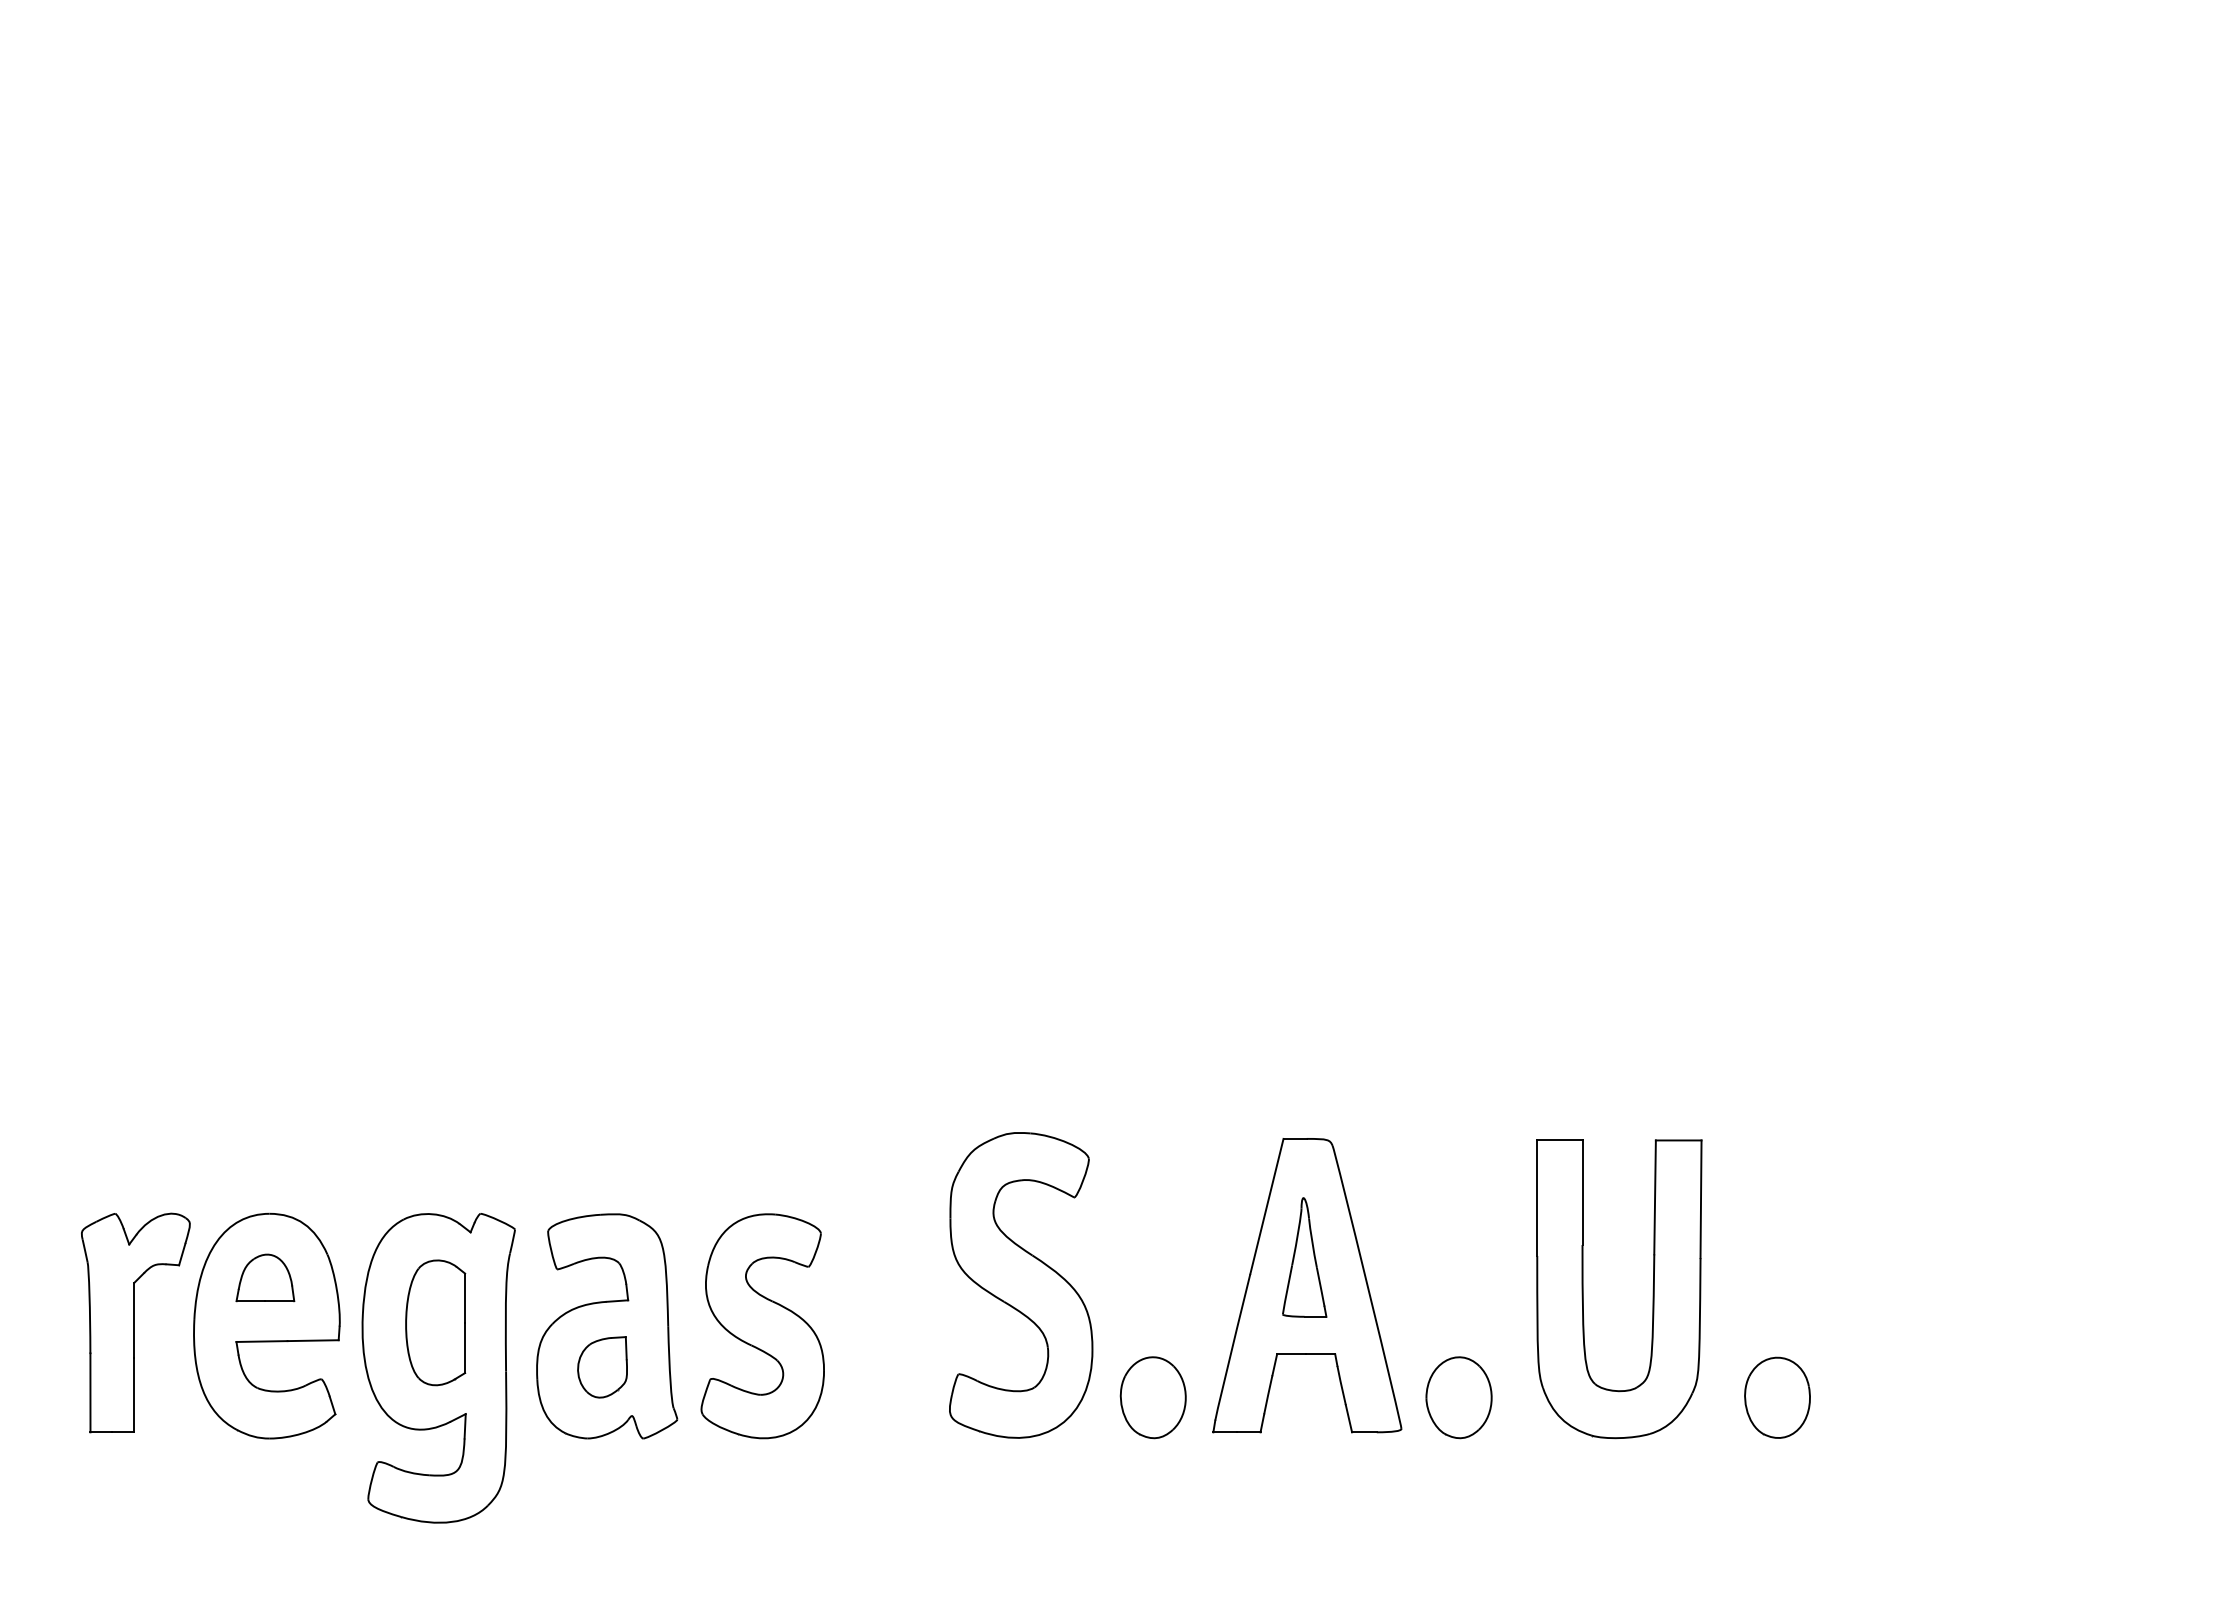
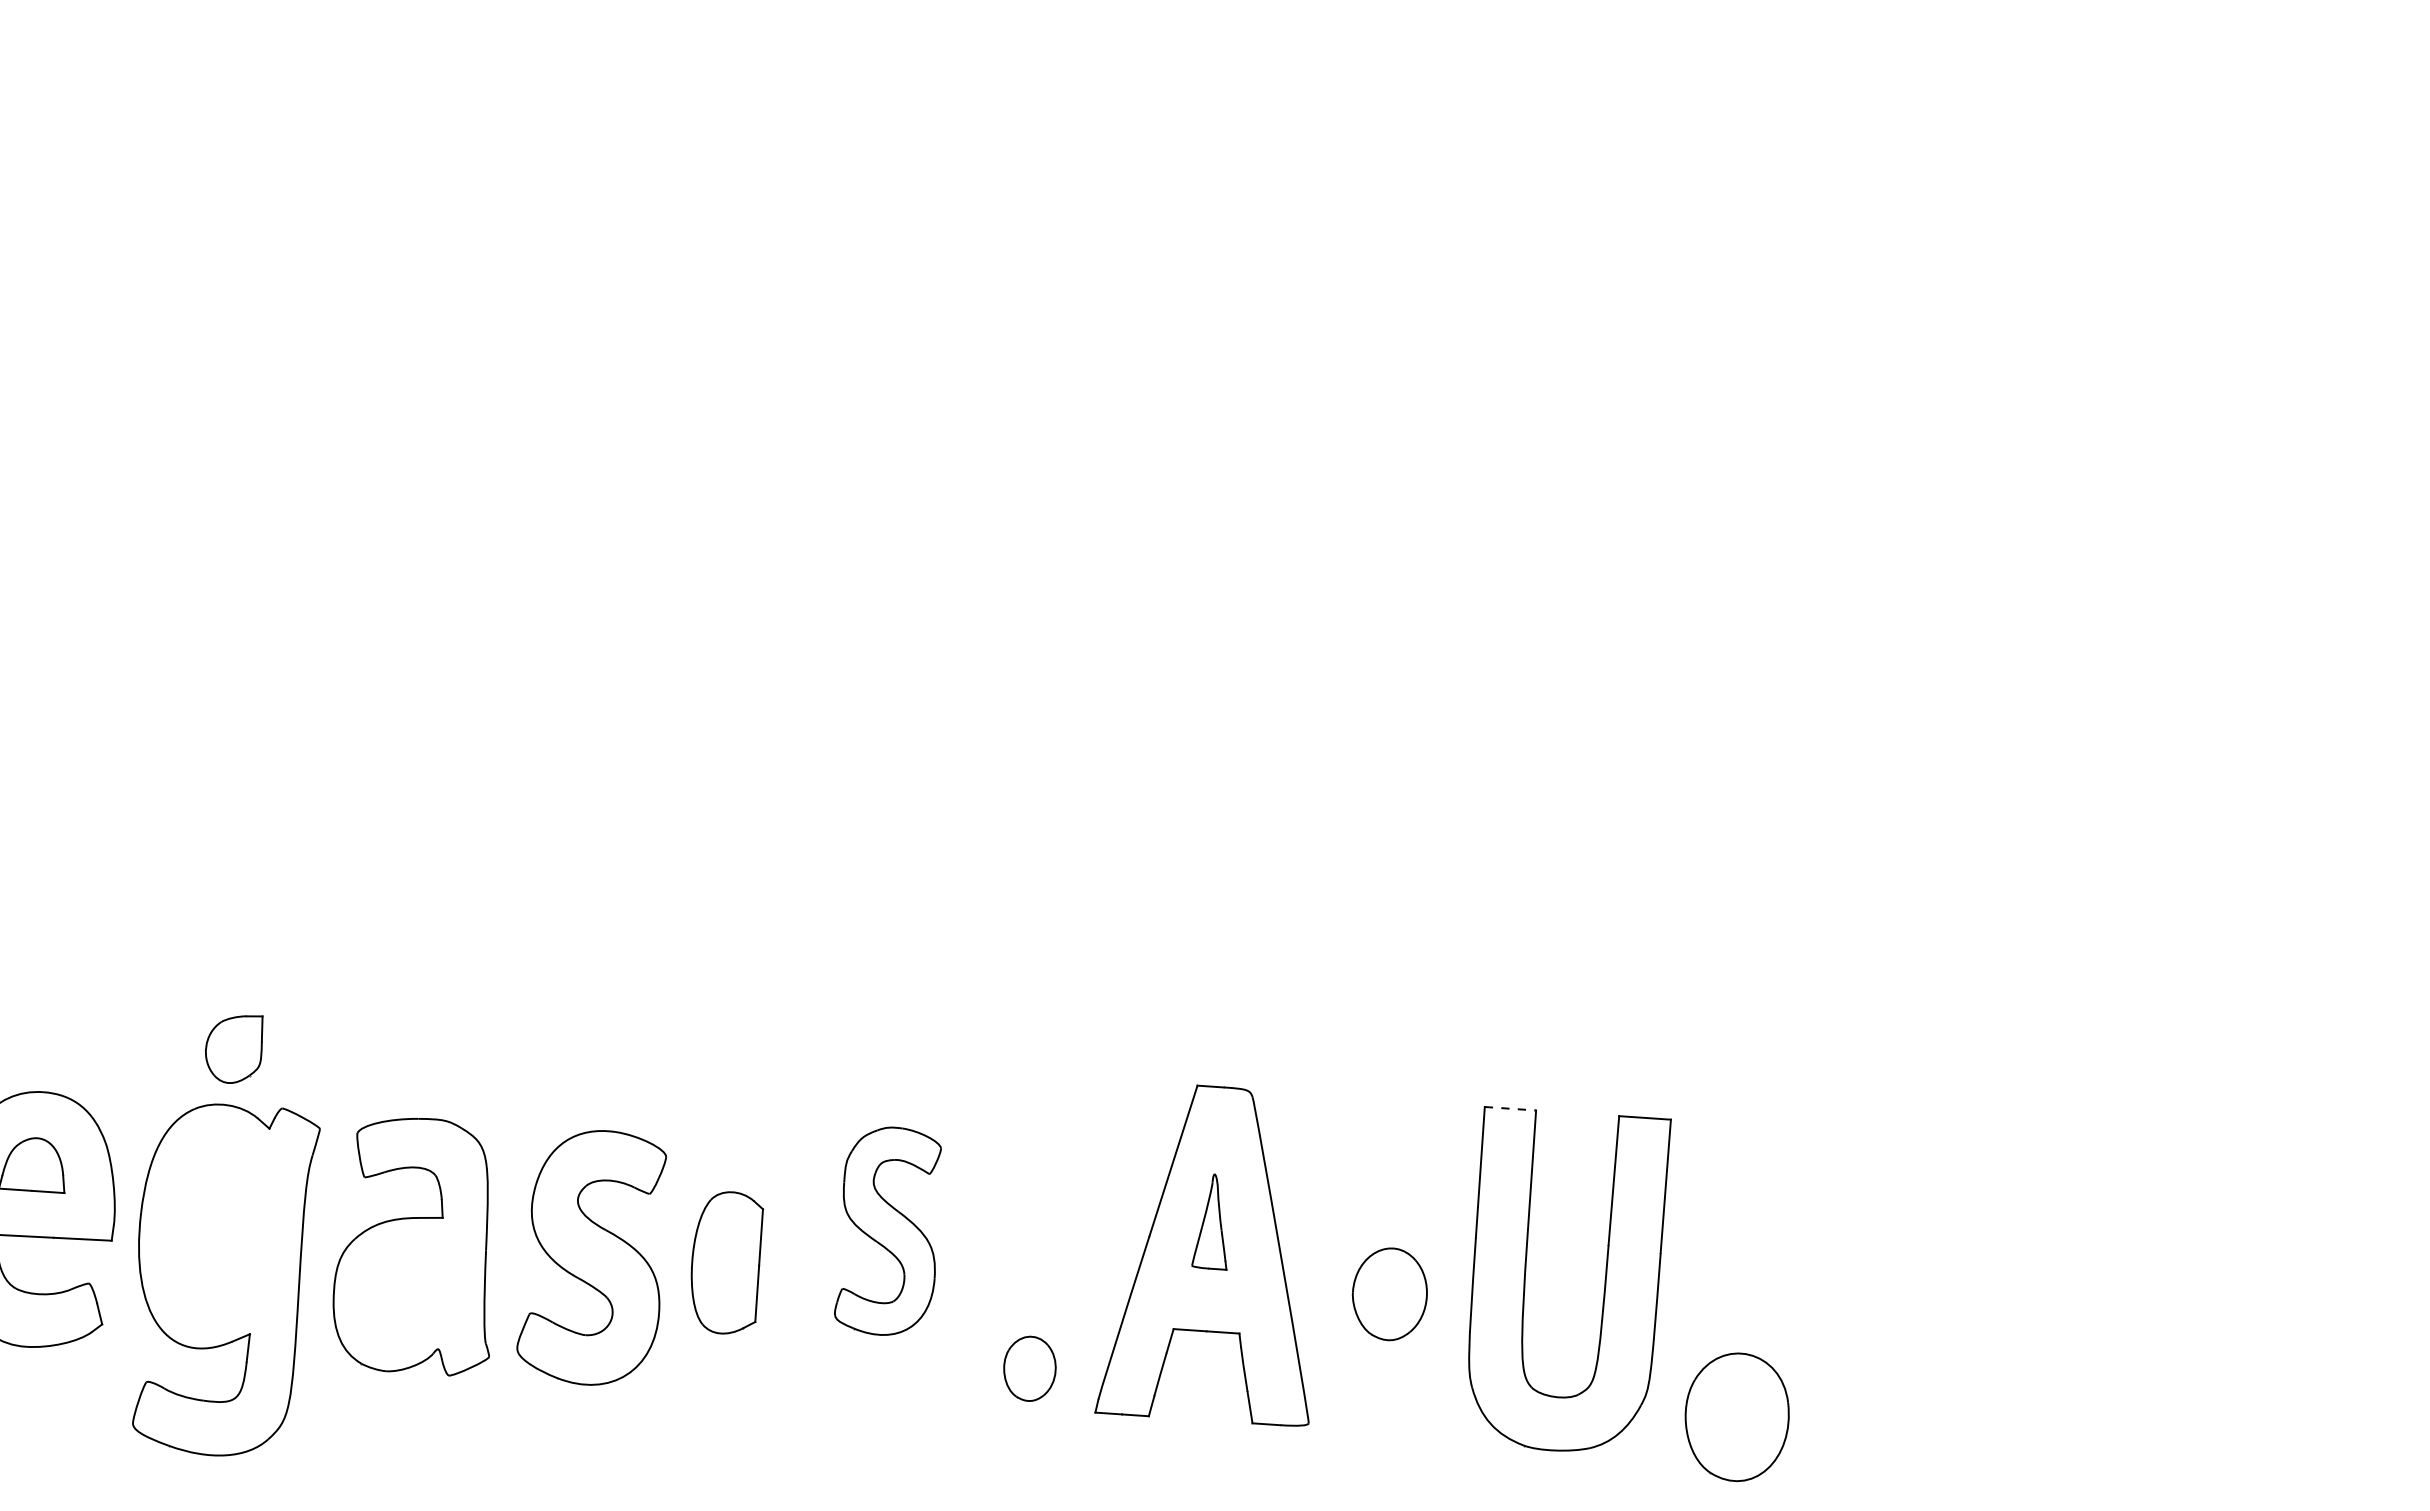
line: (1559, 1140) -> (1510, 1108), solid -> dashed
part: (1304, 1257) -> (1212, 1221), size x0.7
part: (1021, 1285) -> (889, 1231), size x0.6
part: (435, 1322) -> (725, 1262), moved
part: (602, 1367) -> (233, 1049), moved
part: (1152, 1397) -> (1029, 1368), size x0.7
part: (1458, 1397) -> (1389, 1293), moved
part: (1777, 1397) -> (1737, 1416), size x1.4

